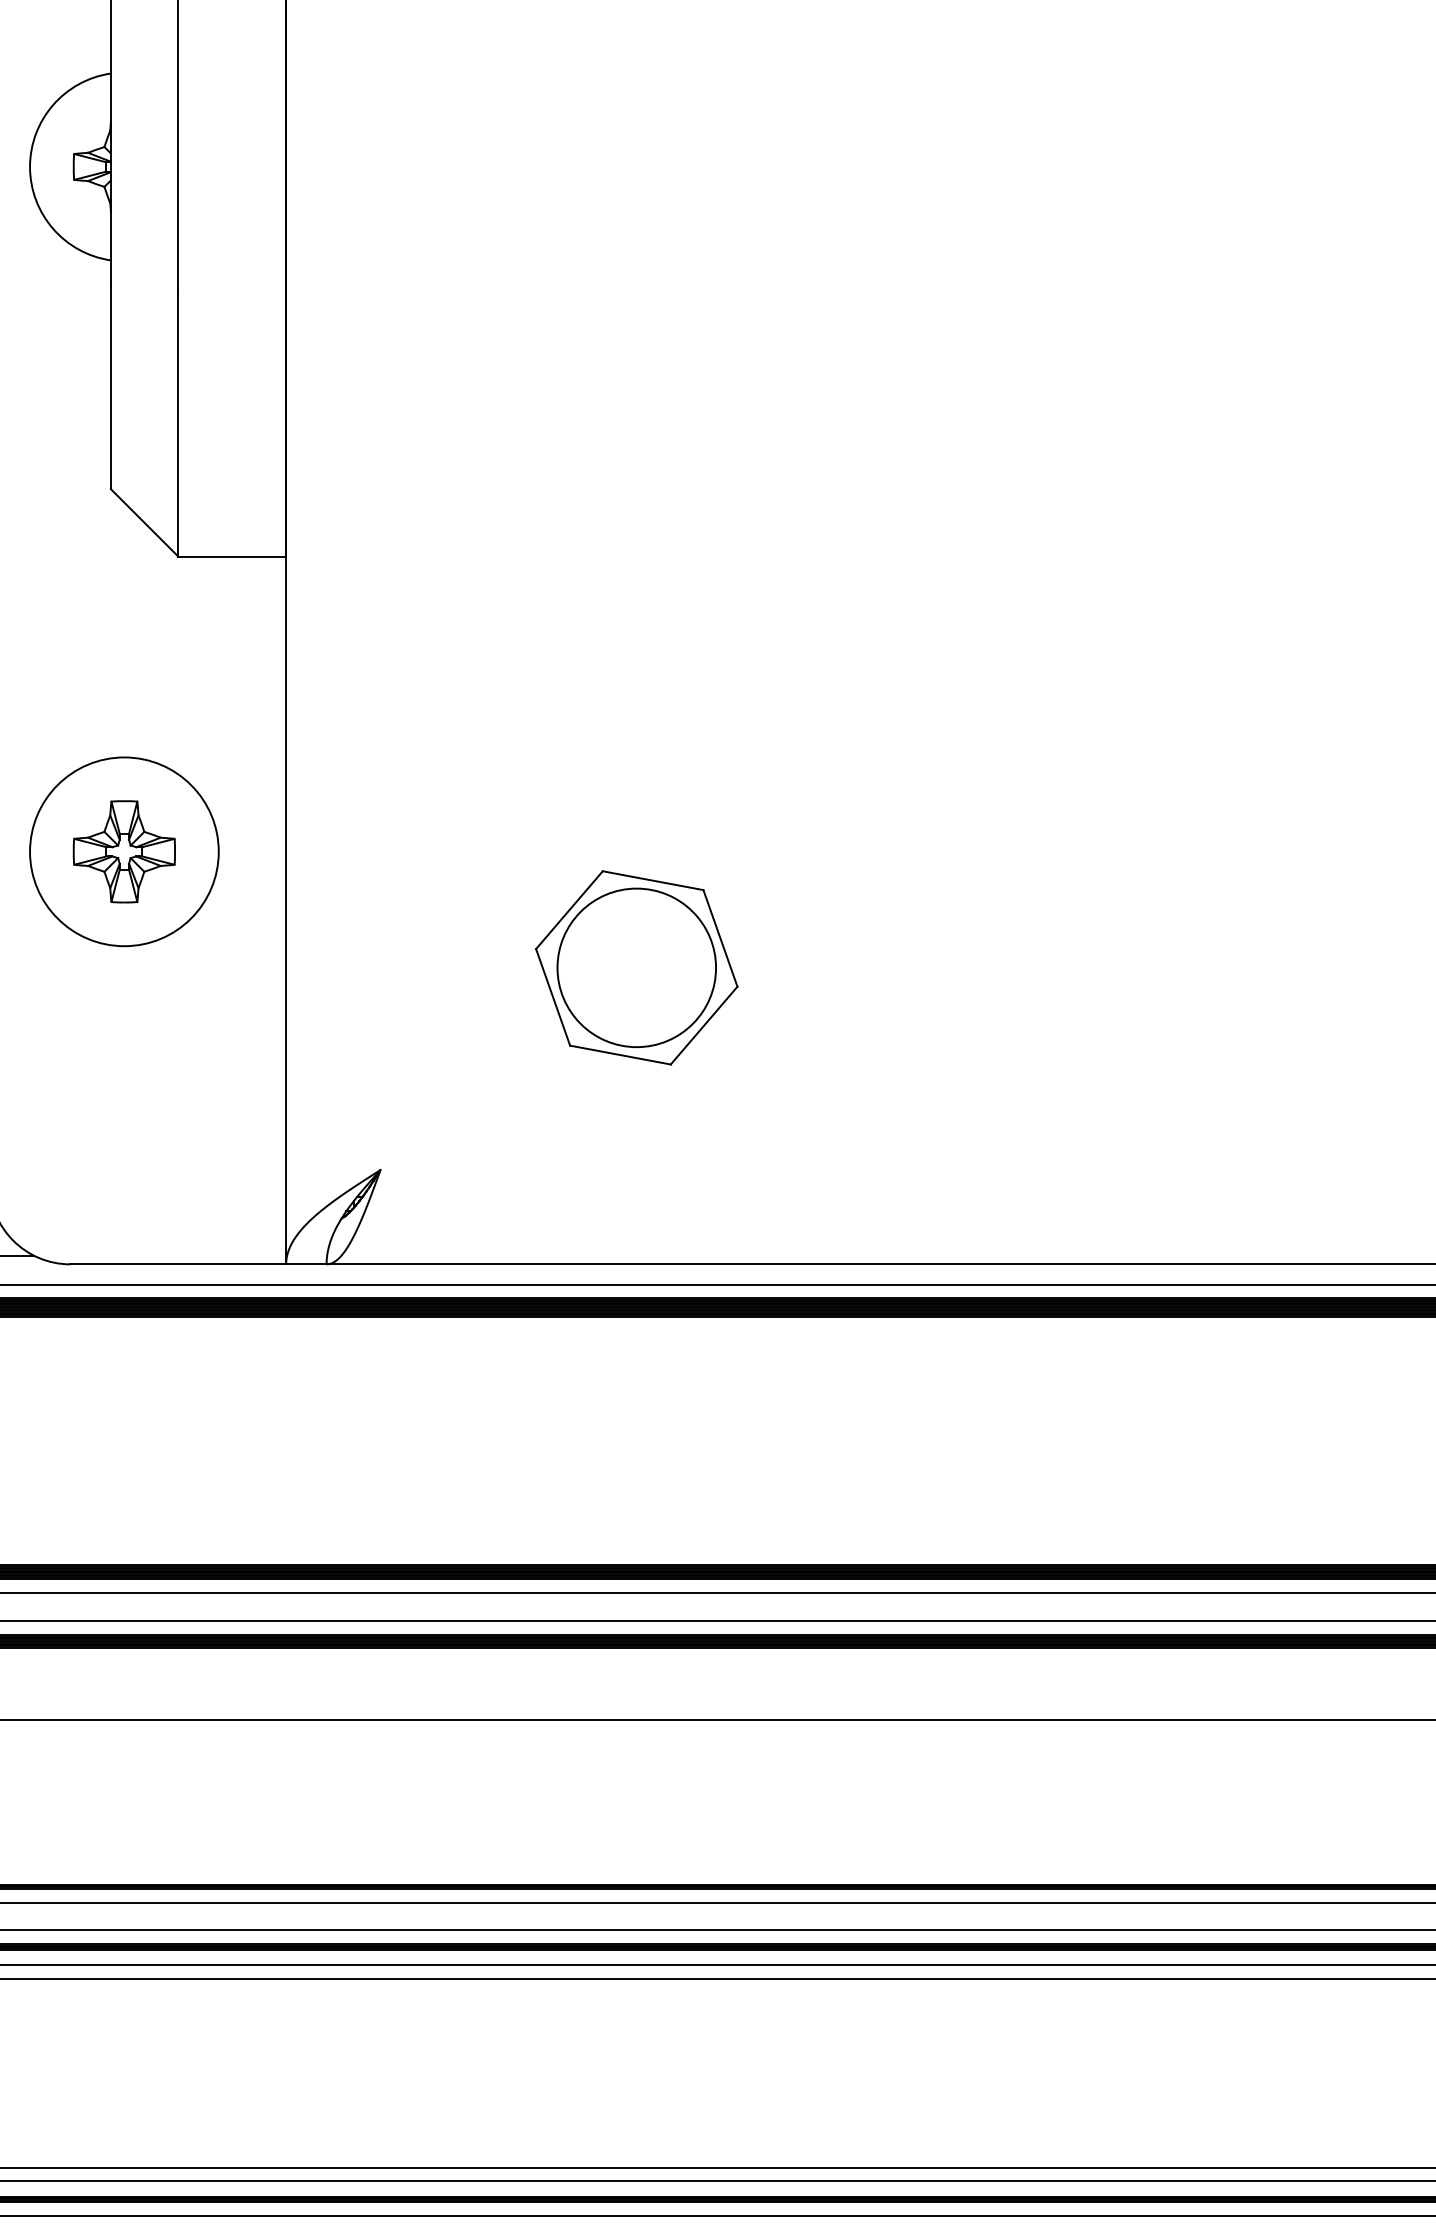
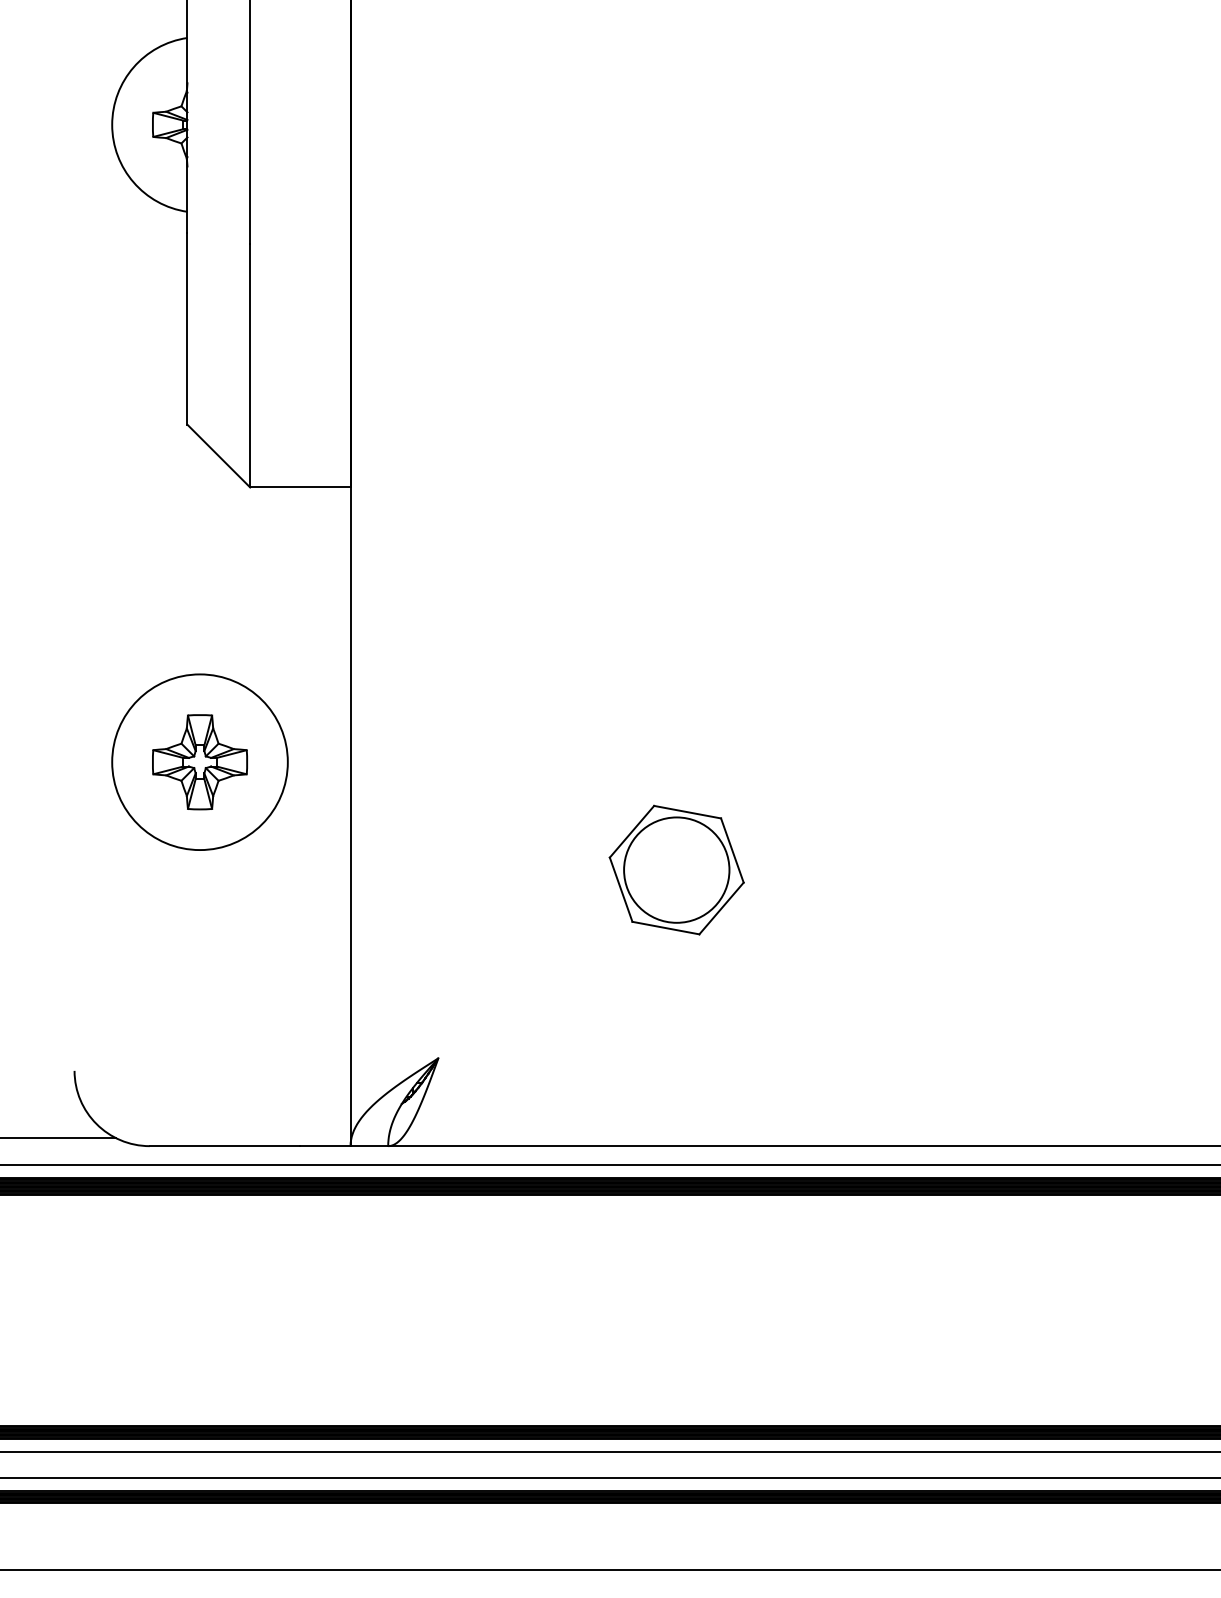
part: (636, 967) -> (676, 869), size x0.71

